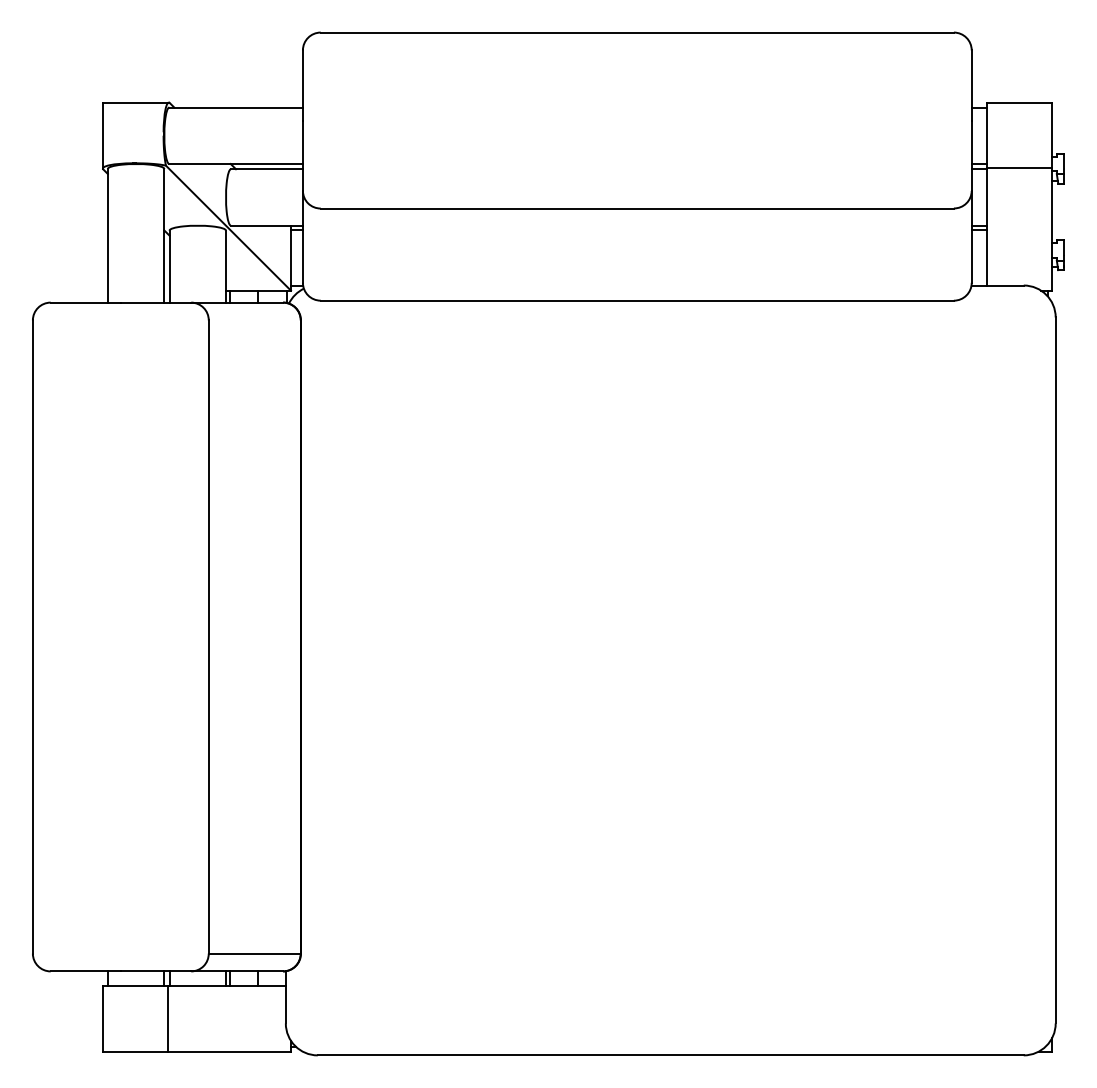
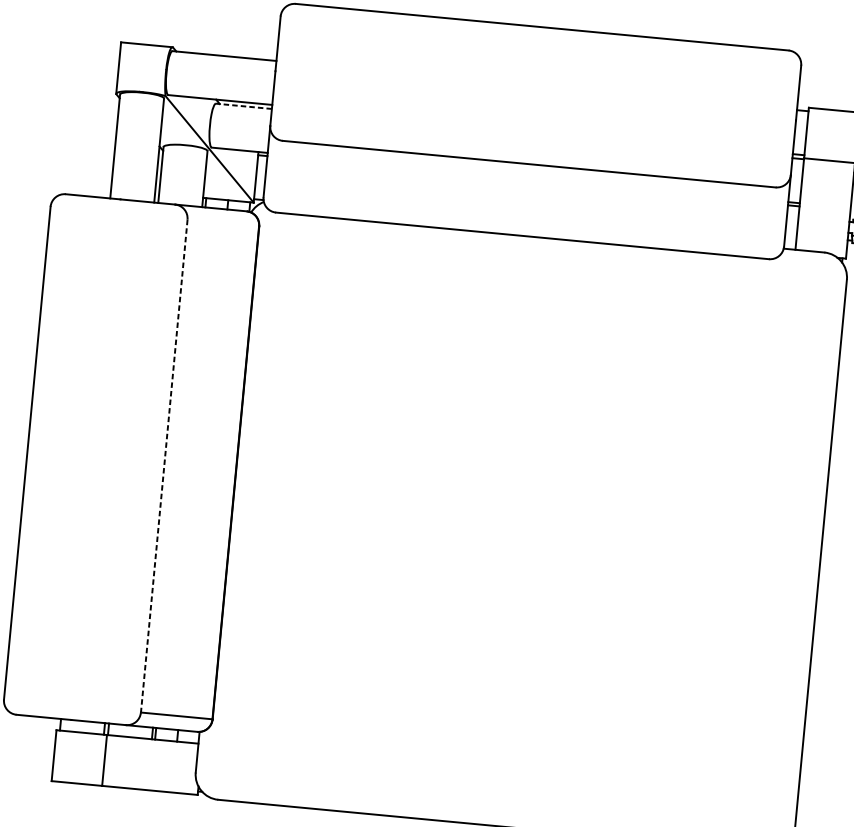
line: (266, 169) -> (243, 106), solid -> dashed
line: (208, 637) -> (163, 466), solid -> dashed

